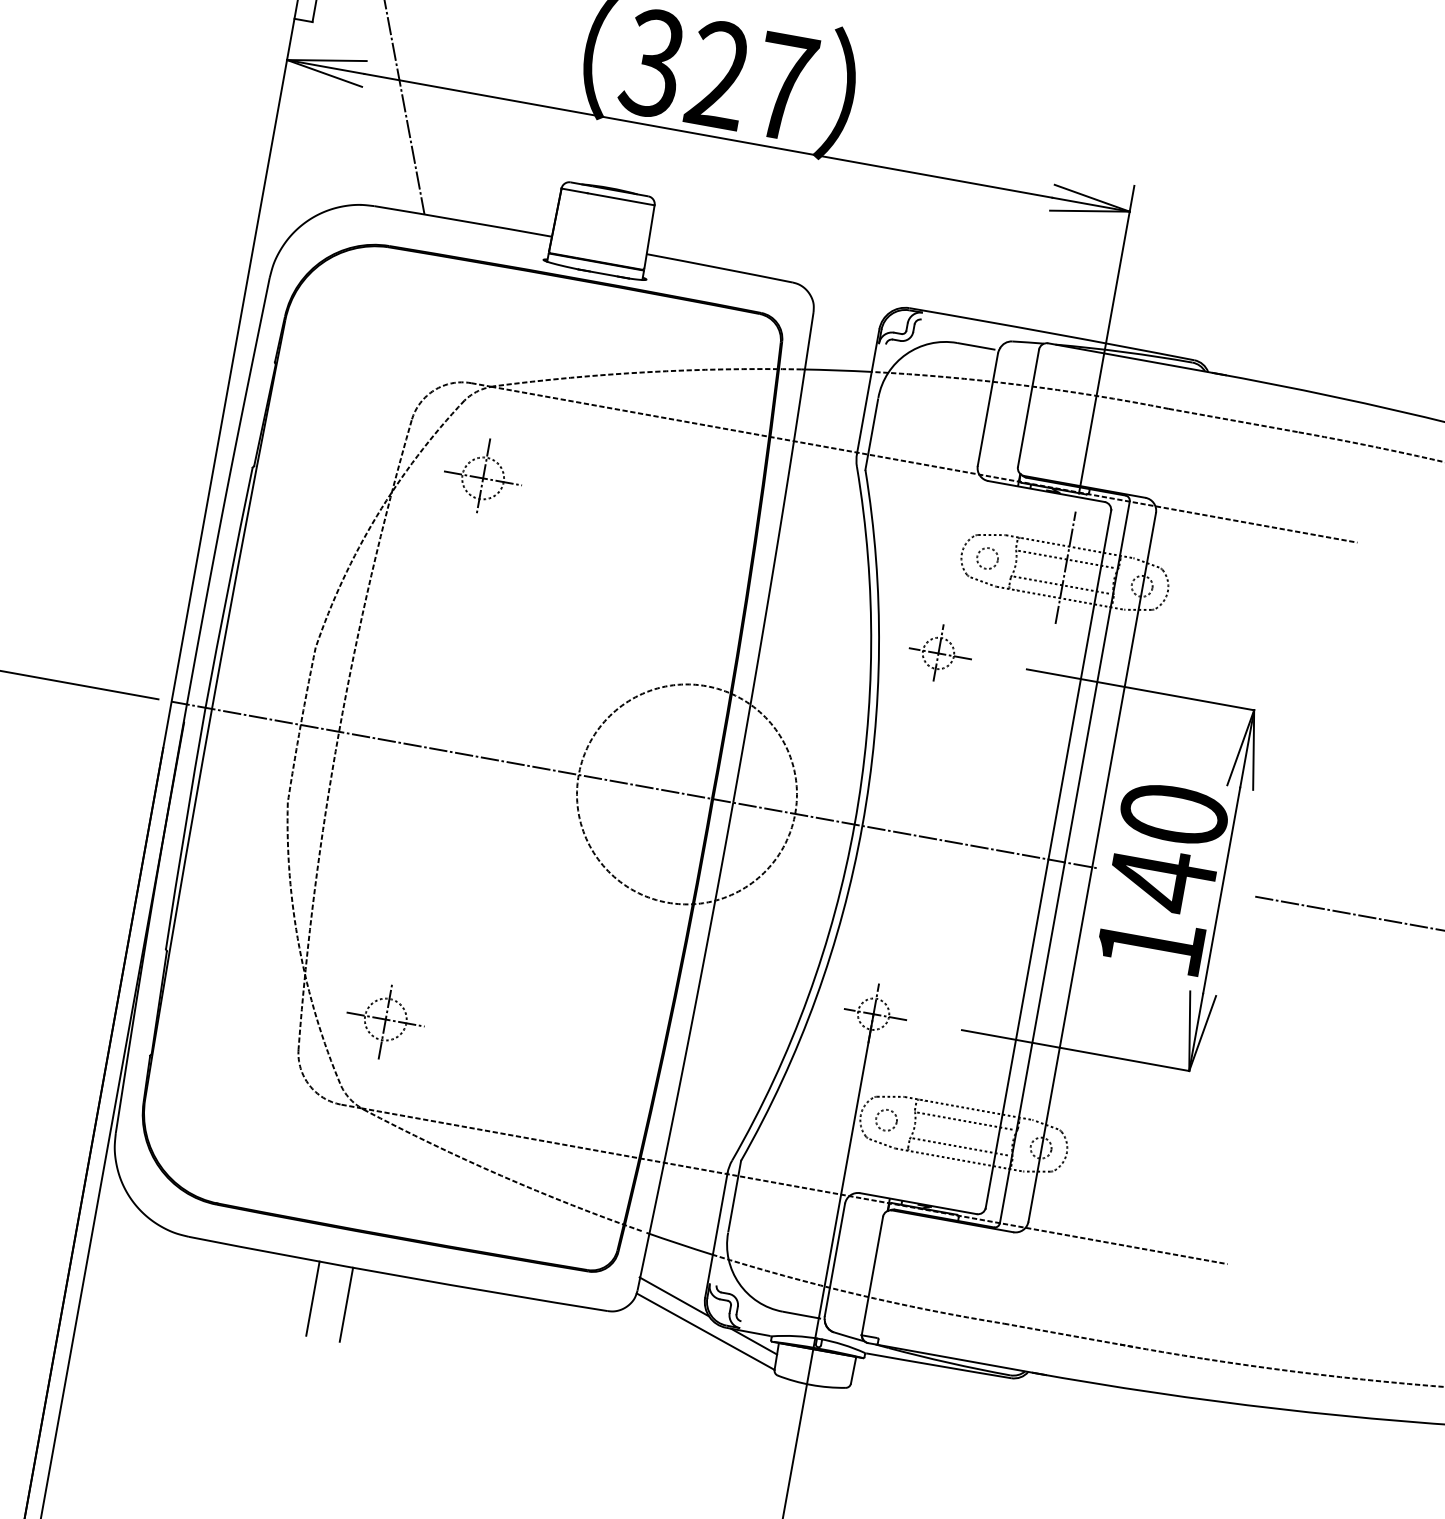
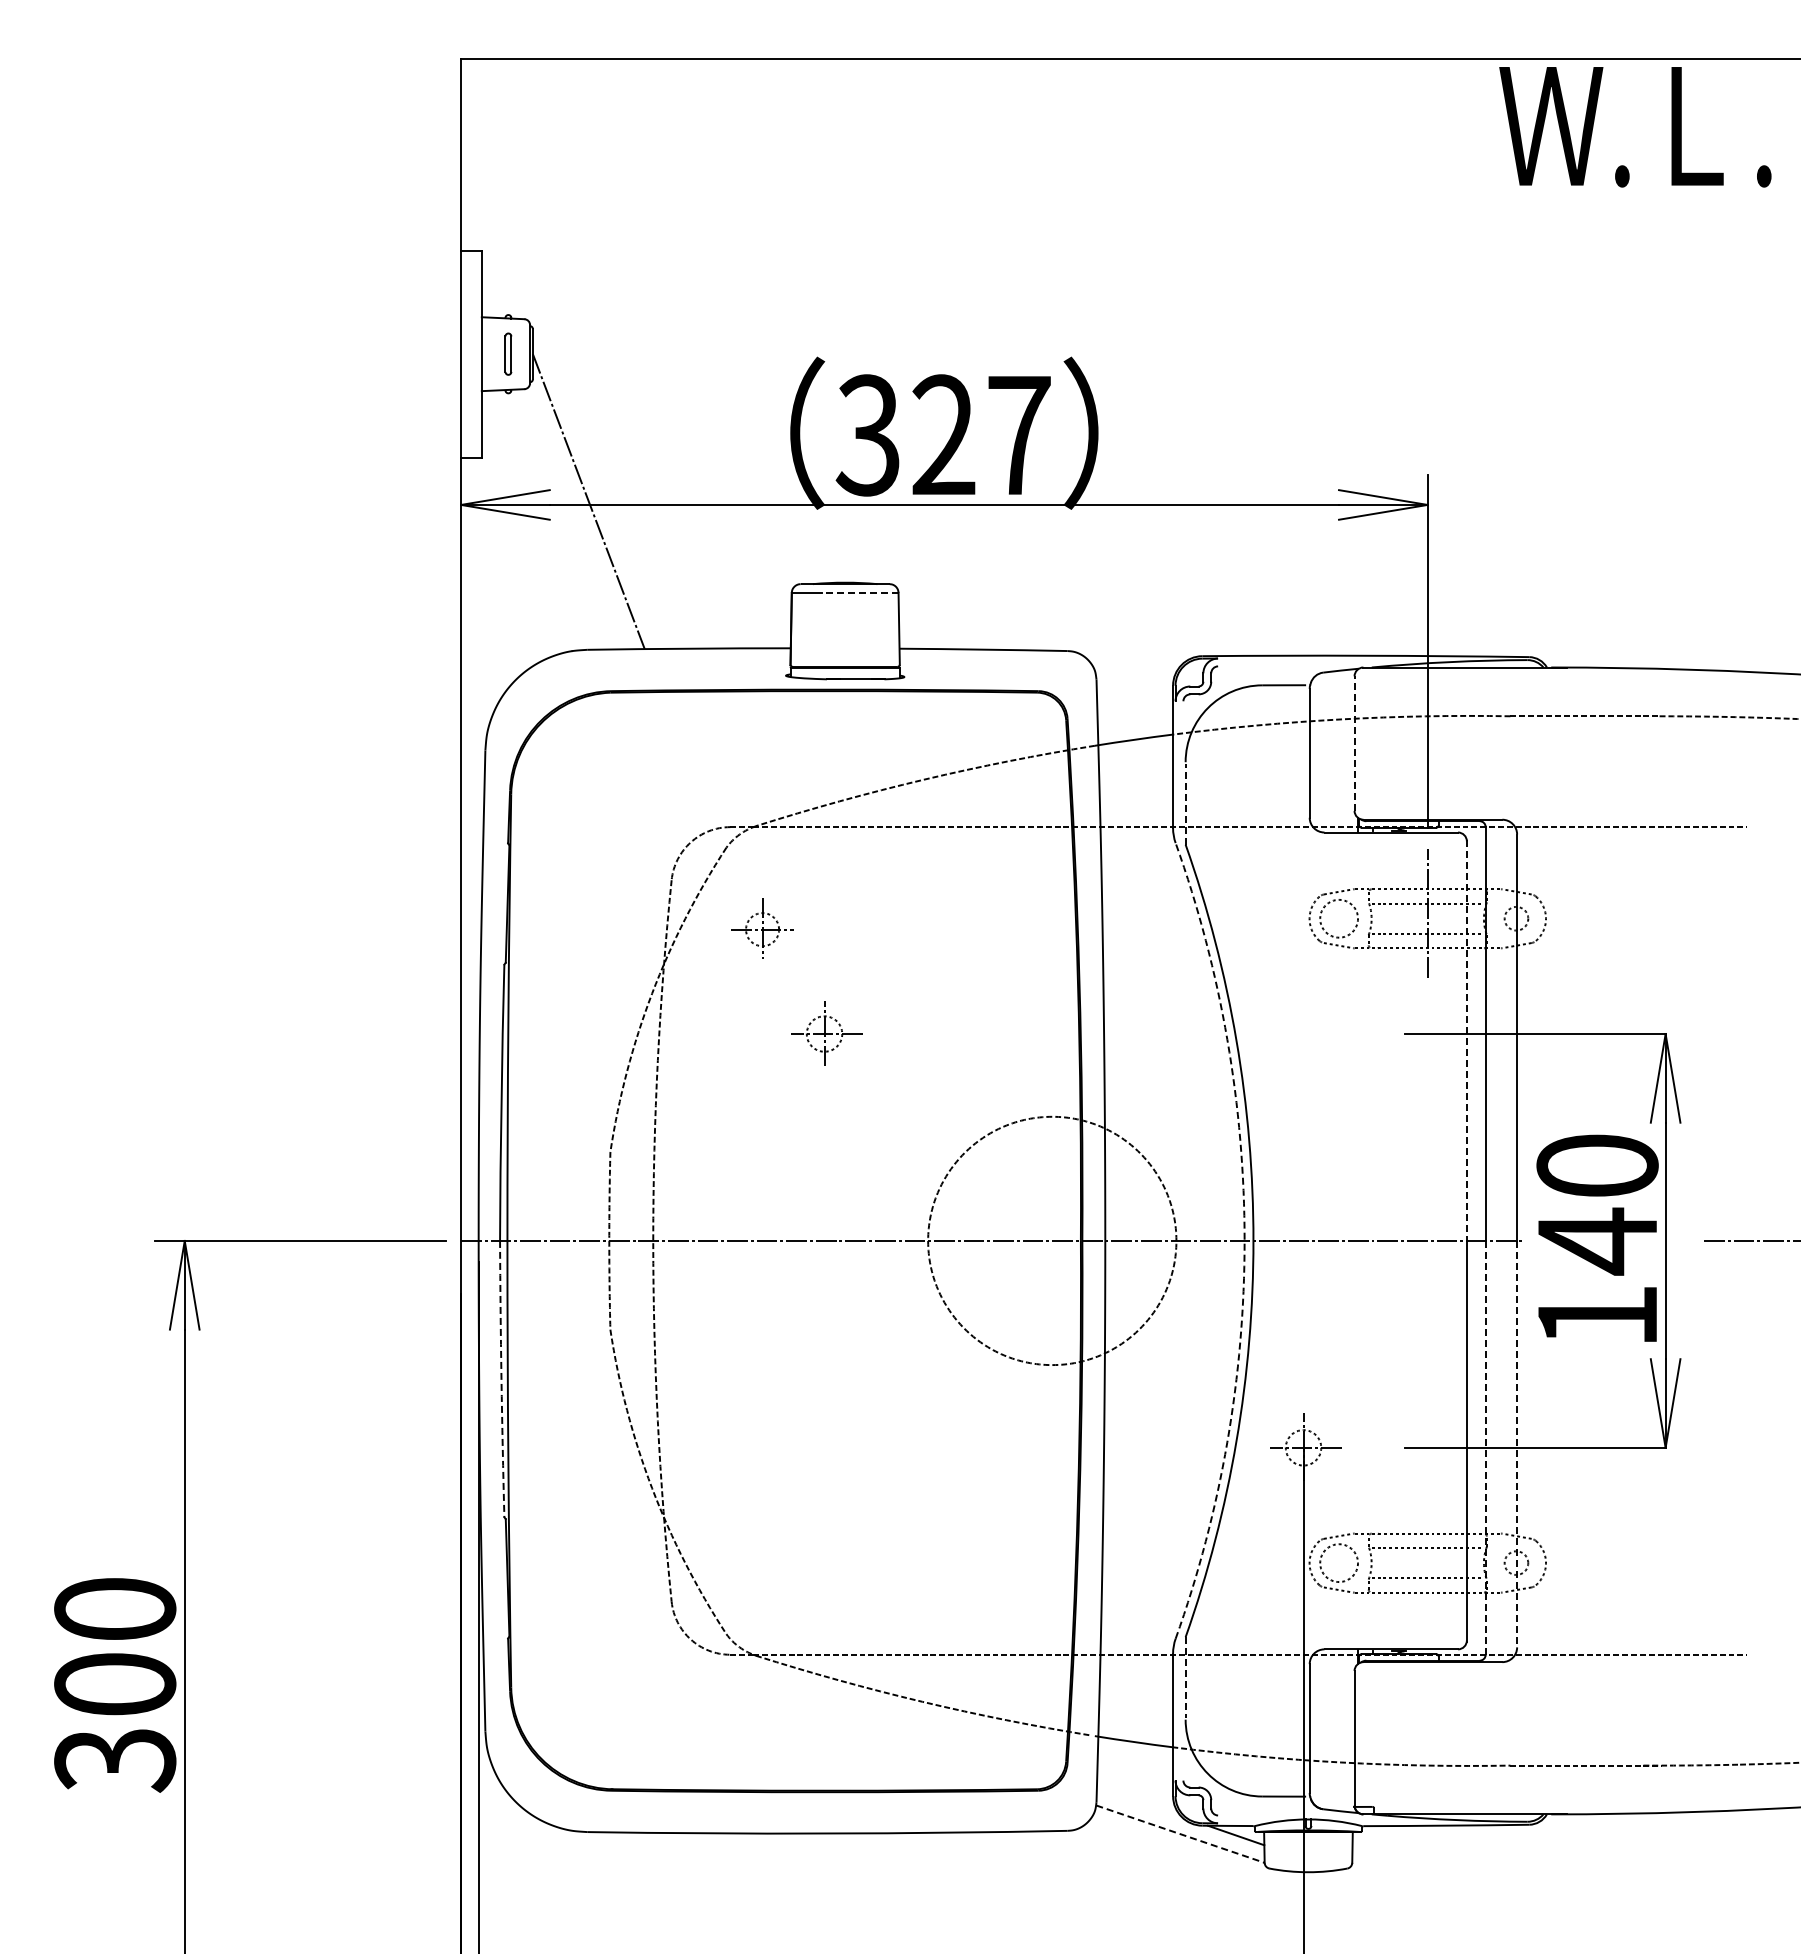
line: (620, 198) -> (859, 592), solid -> dashed
line: (1028, 408) -> (1354, 743), solid -> dashed
line: (871, 433) -> (1185, 803), solid -> dashed
part: (483, 475) -> (762, 927), size x0.7
circle: (987, 558) -> (1338, 918), size x1.6
part: (940, 653) -> (826, 1033), moved
line: (1079, 685) -> (1466, 1041), solid -> dashed
arc: (854, 824) -> (1244, 1240), solid -> dashed
arc: (185, 828) -> (501, 1379), solid -> dashed
part: (385, 1021) -> (762, 1553), removed
line: (1032, 1042) -> (1485, 1447), solid -> dashed
line: (1060, 1044) -> (1517, 1444), solid -> dashed
circle: (886, 1119) -> (1338, 1562), size x1.6
line: (734, 1196) -> (1185, 1678), solid -> dashed
line: (674, 1296) -> (1138, 1801), removed
line: (313, 1298) -> (737, 1875), removed
line: (346, 1304) -> (775, 1875), removed
line: (705, 1332) -> (1180, 1834), solid -> dashed

